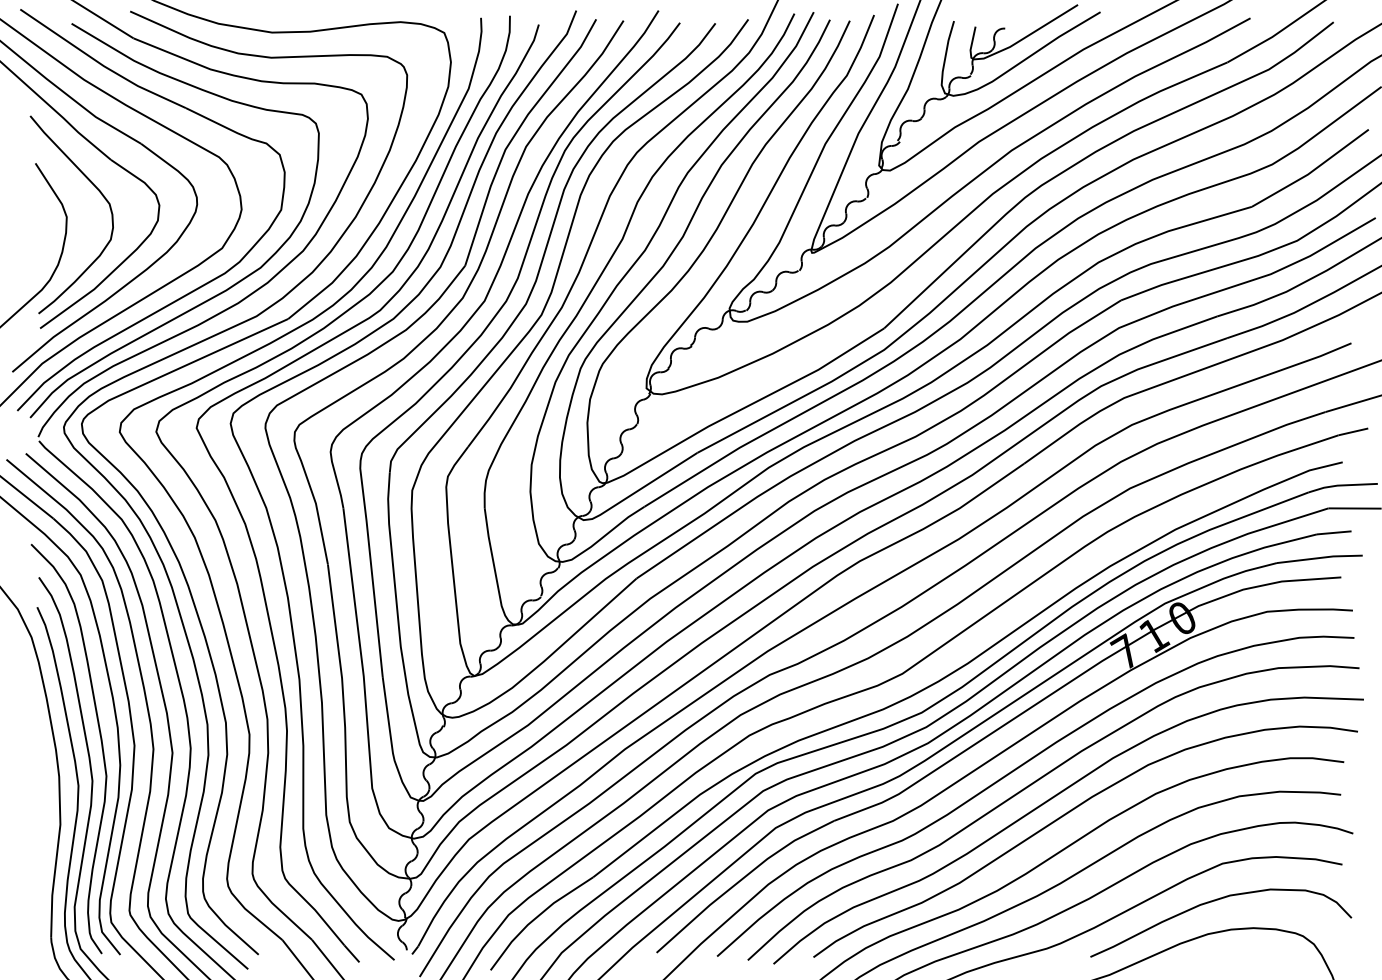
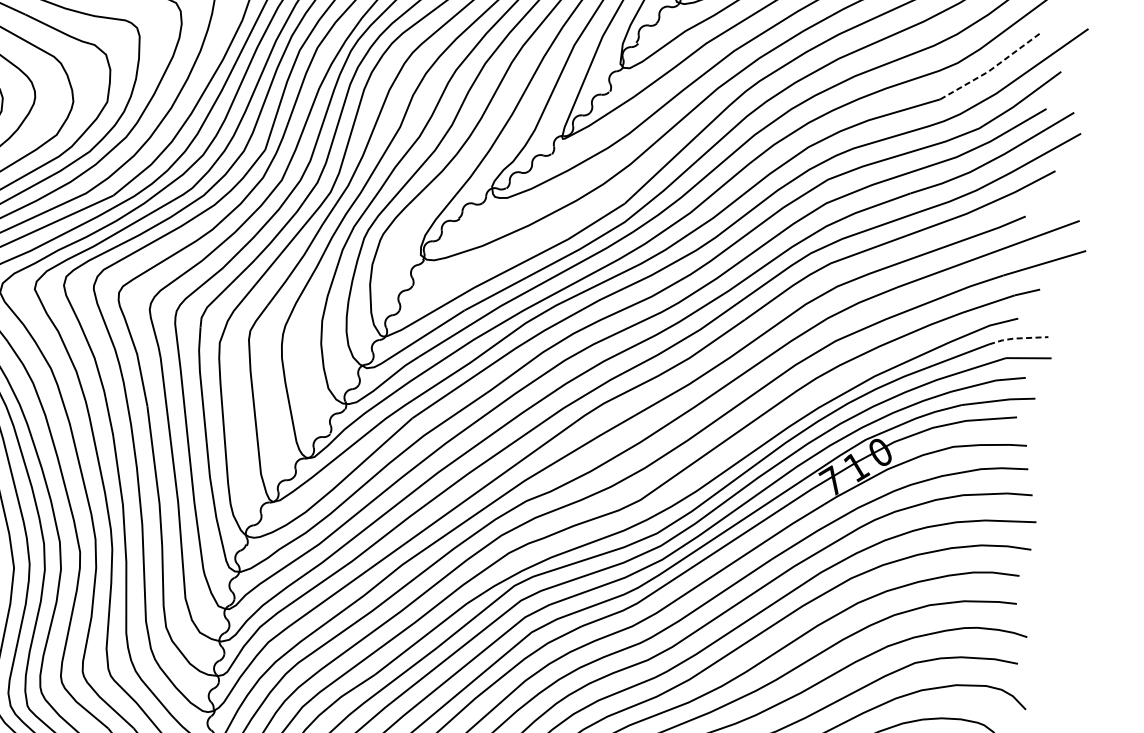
line: (1311, 171) -> (991, 69), solid -> dashed
line: (1342, 485) -> (1018, 338), solid -> dashed

